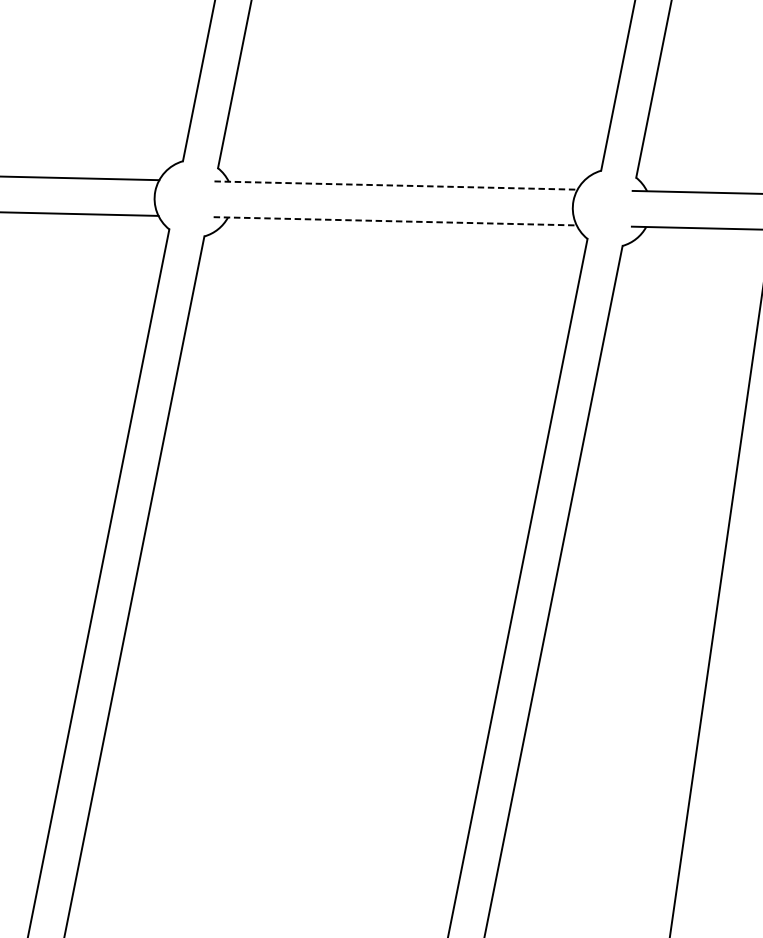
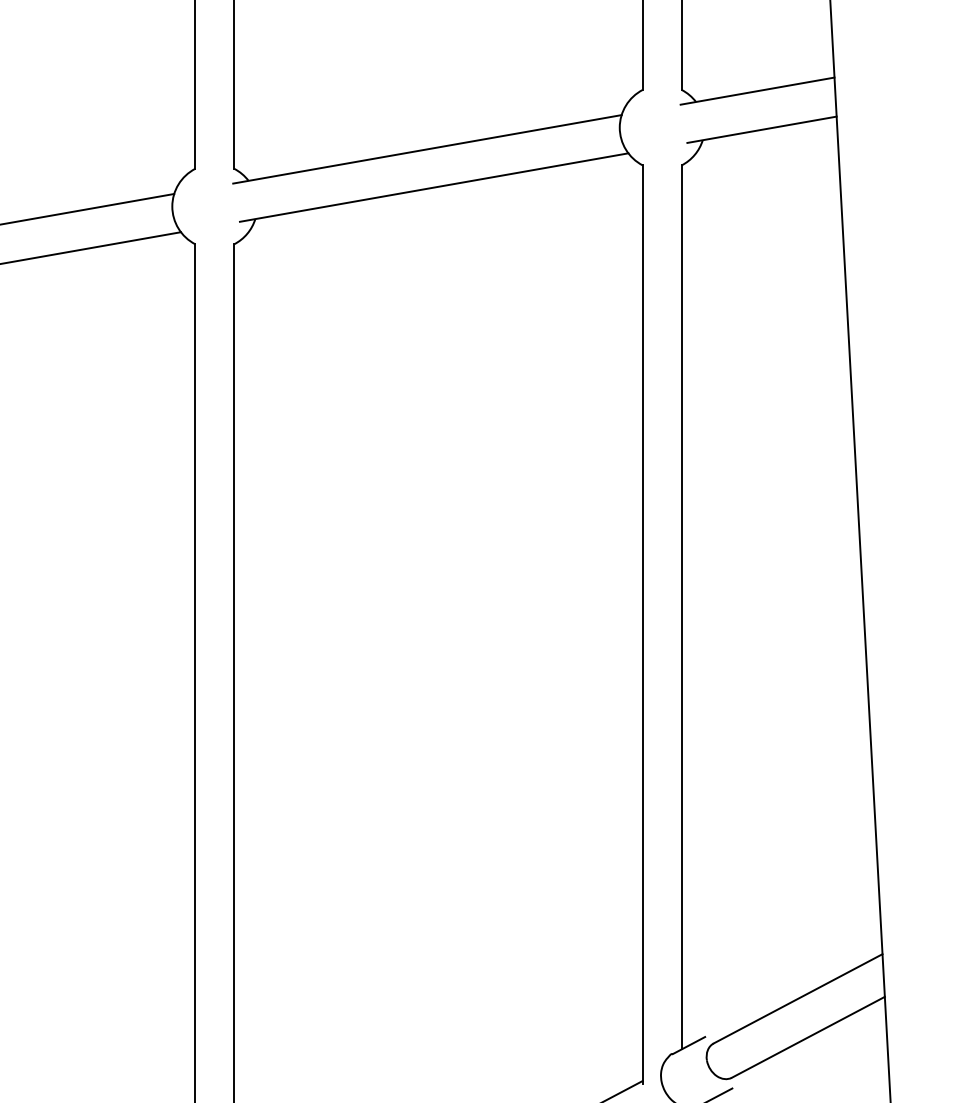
line: (396, 185) -> (427, 149), dashed -> solid
line: (395, 221) -> (434, 187), dashed -> solid

